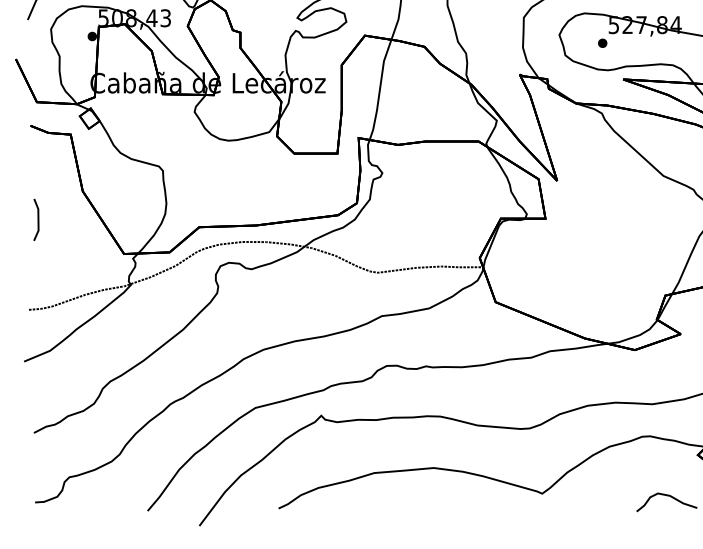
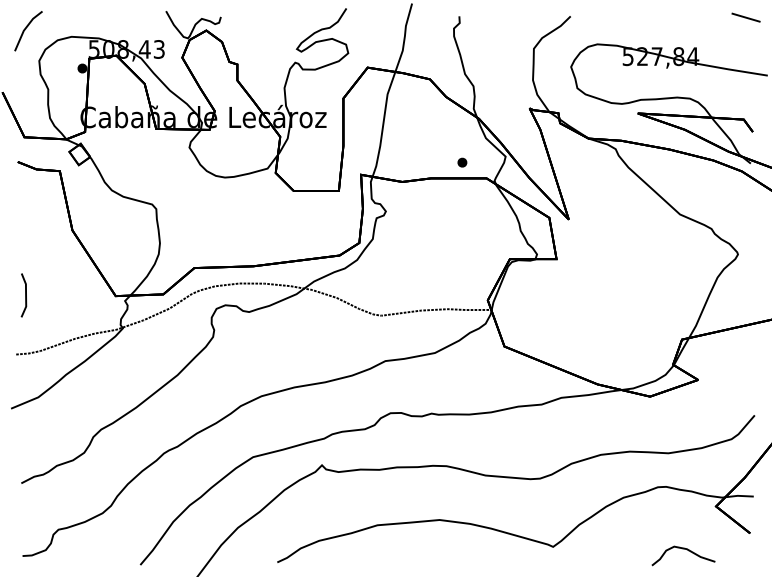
part: (602, 43) -> (462, 162), moved
line: (37, 219) -> (25, 295), moved

